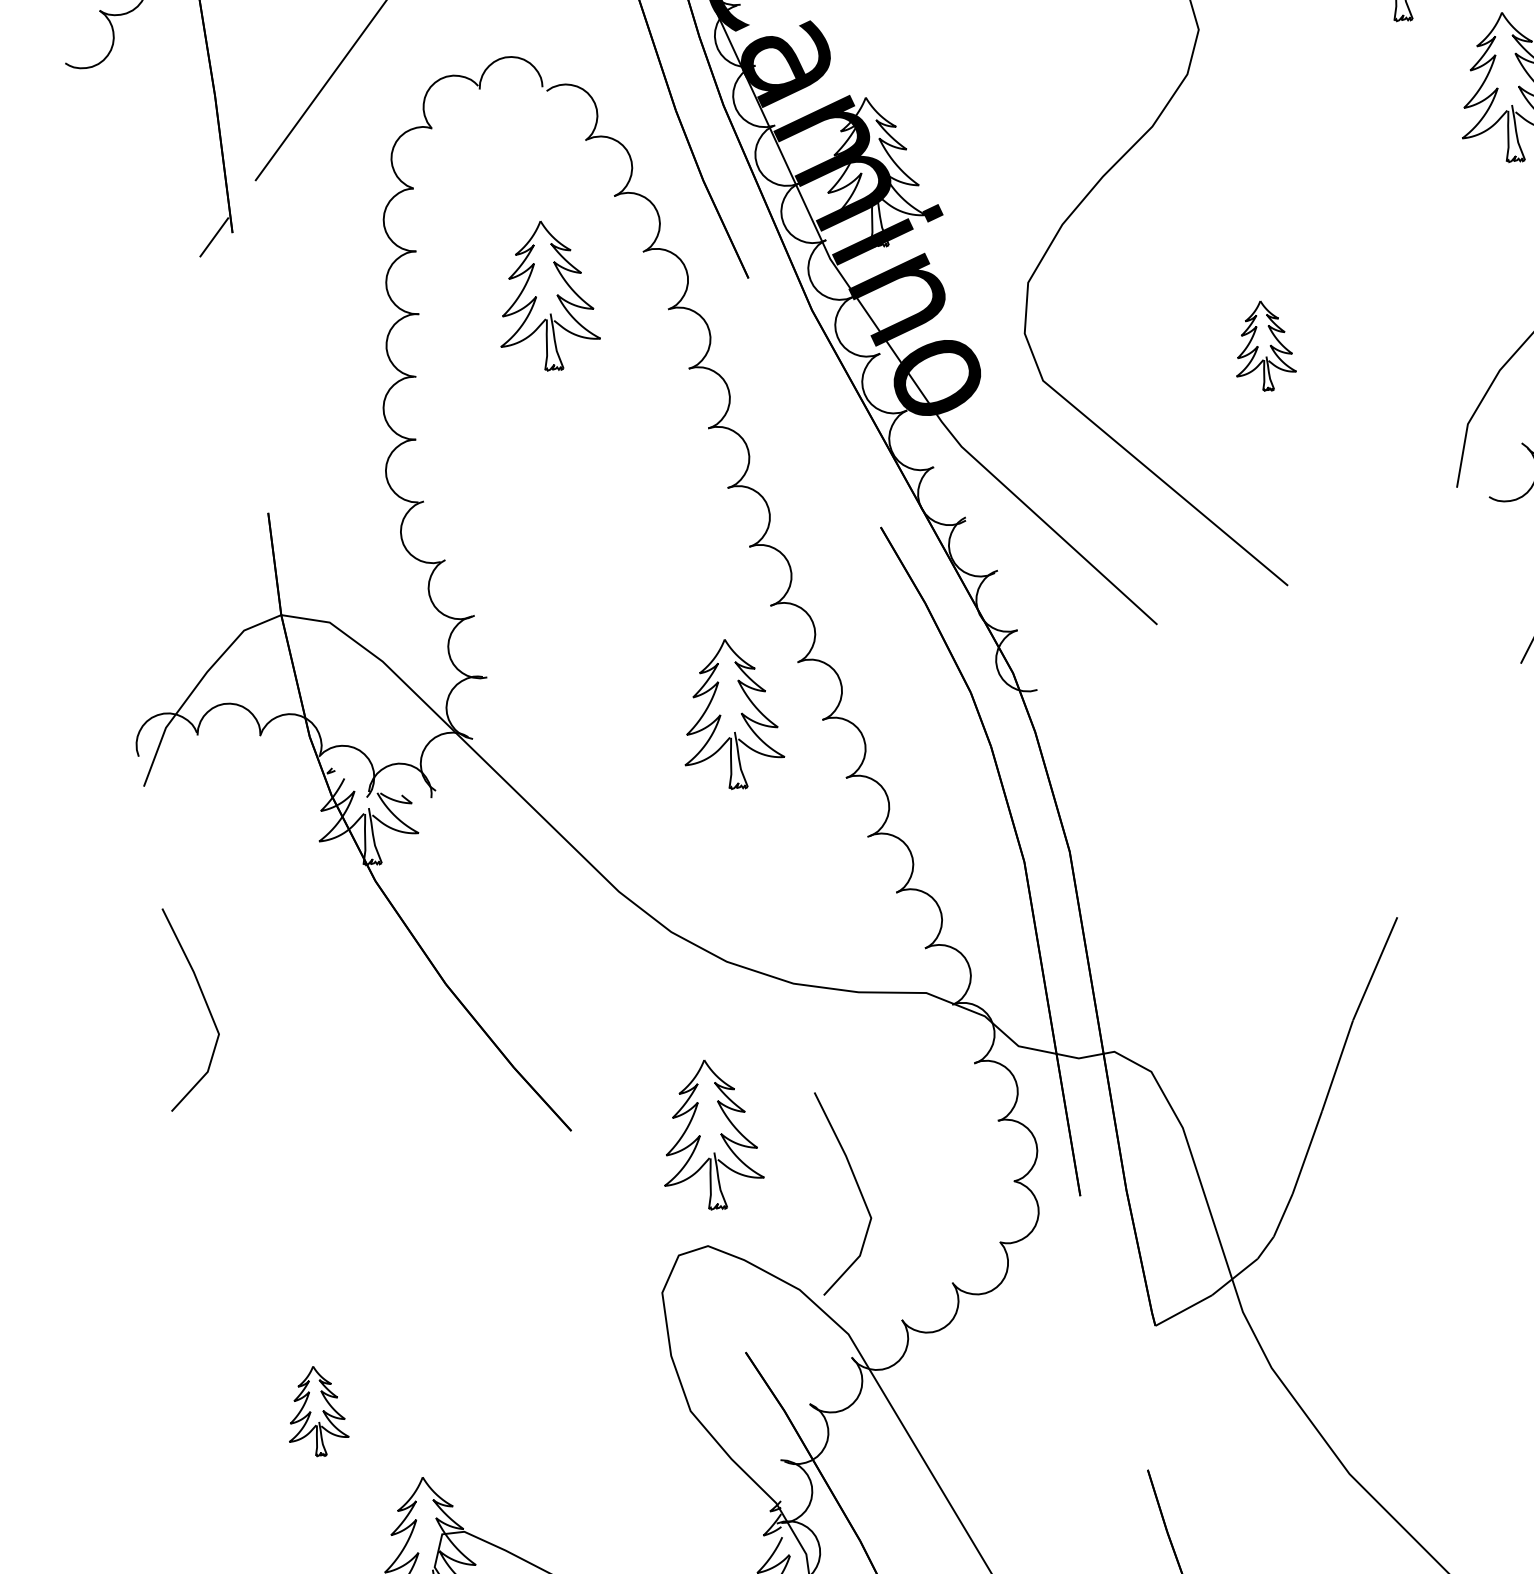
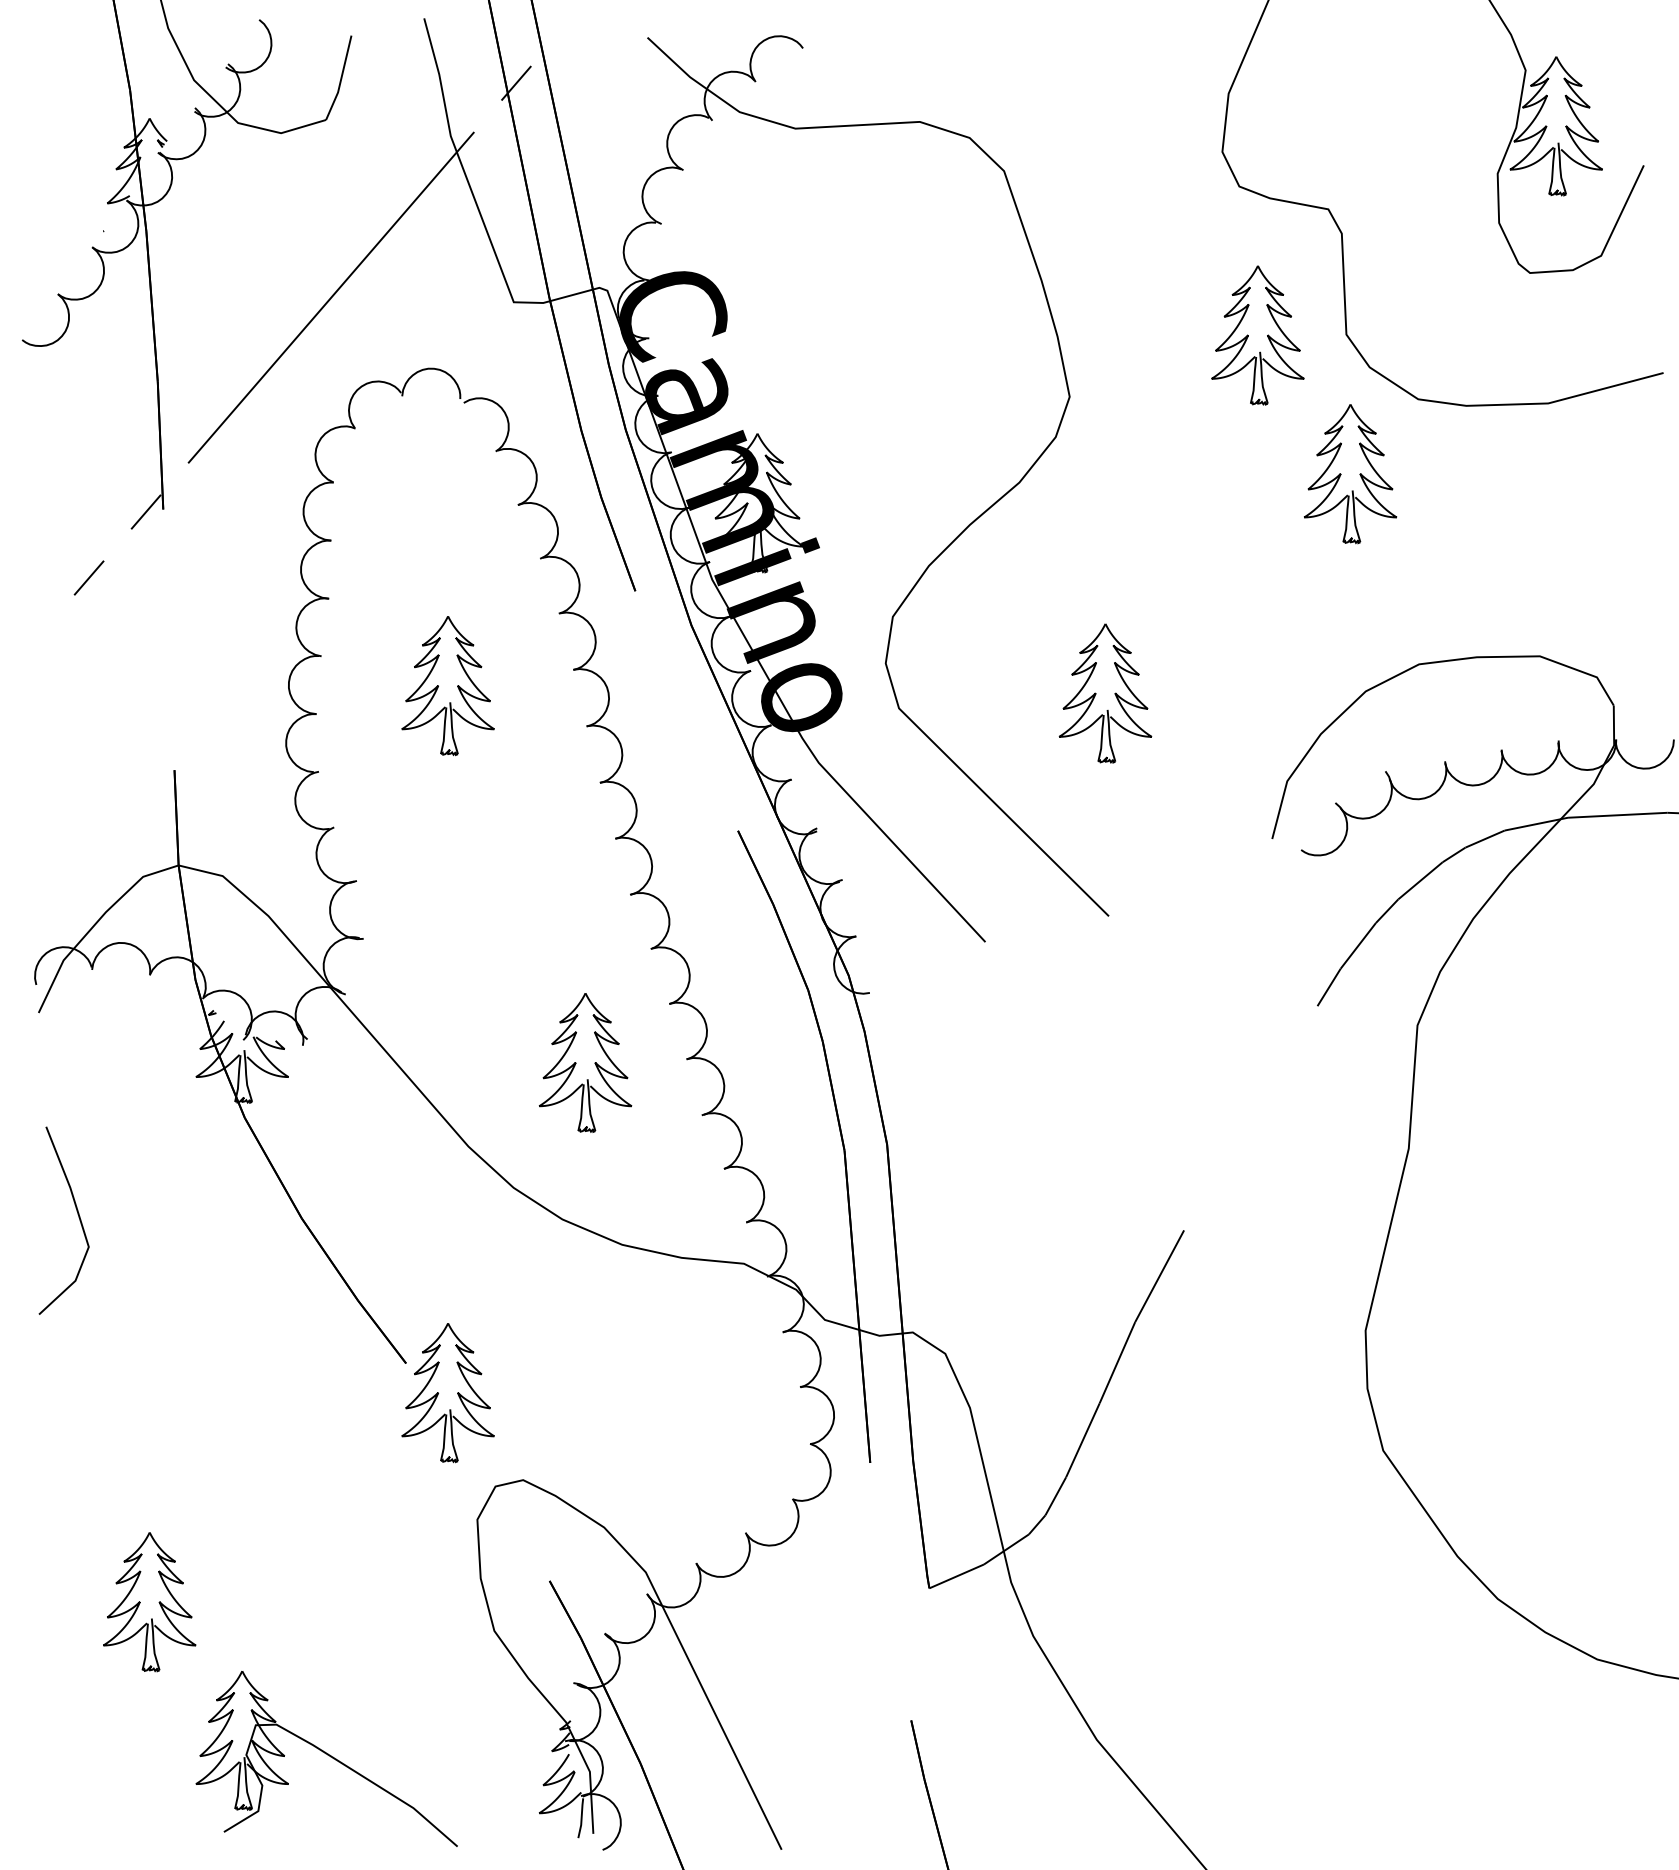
part: (546, 296) -> (447, 686), moved
line: (158, 313) -> (88, 577), added
part: (1264, 346) -> (1105, 693), size x1.67
part: (730, 714) -> (585, 1062), moved
part: (709, 1135) -> (447, 1393), moved
line: (856, 1184) -> (664, 1434), removed
part: (316, 1411) -> (149, 1602), size x1.67

